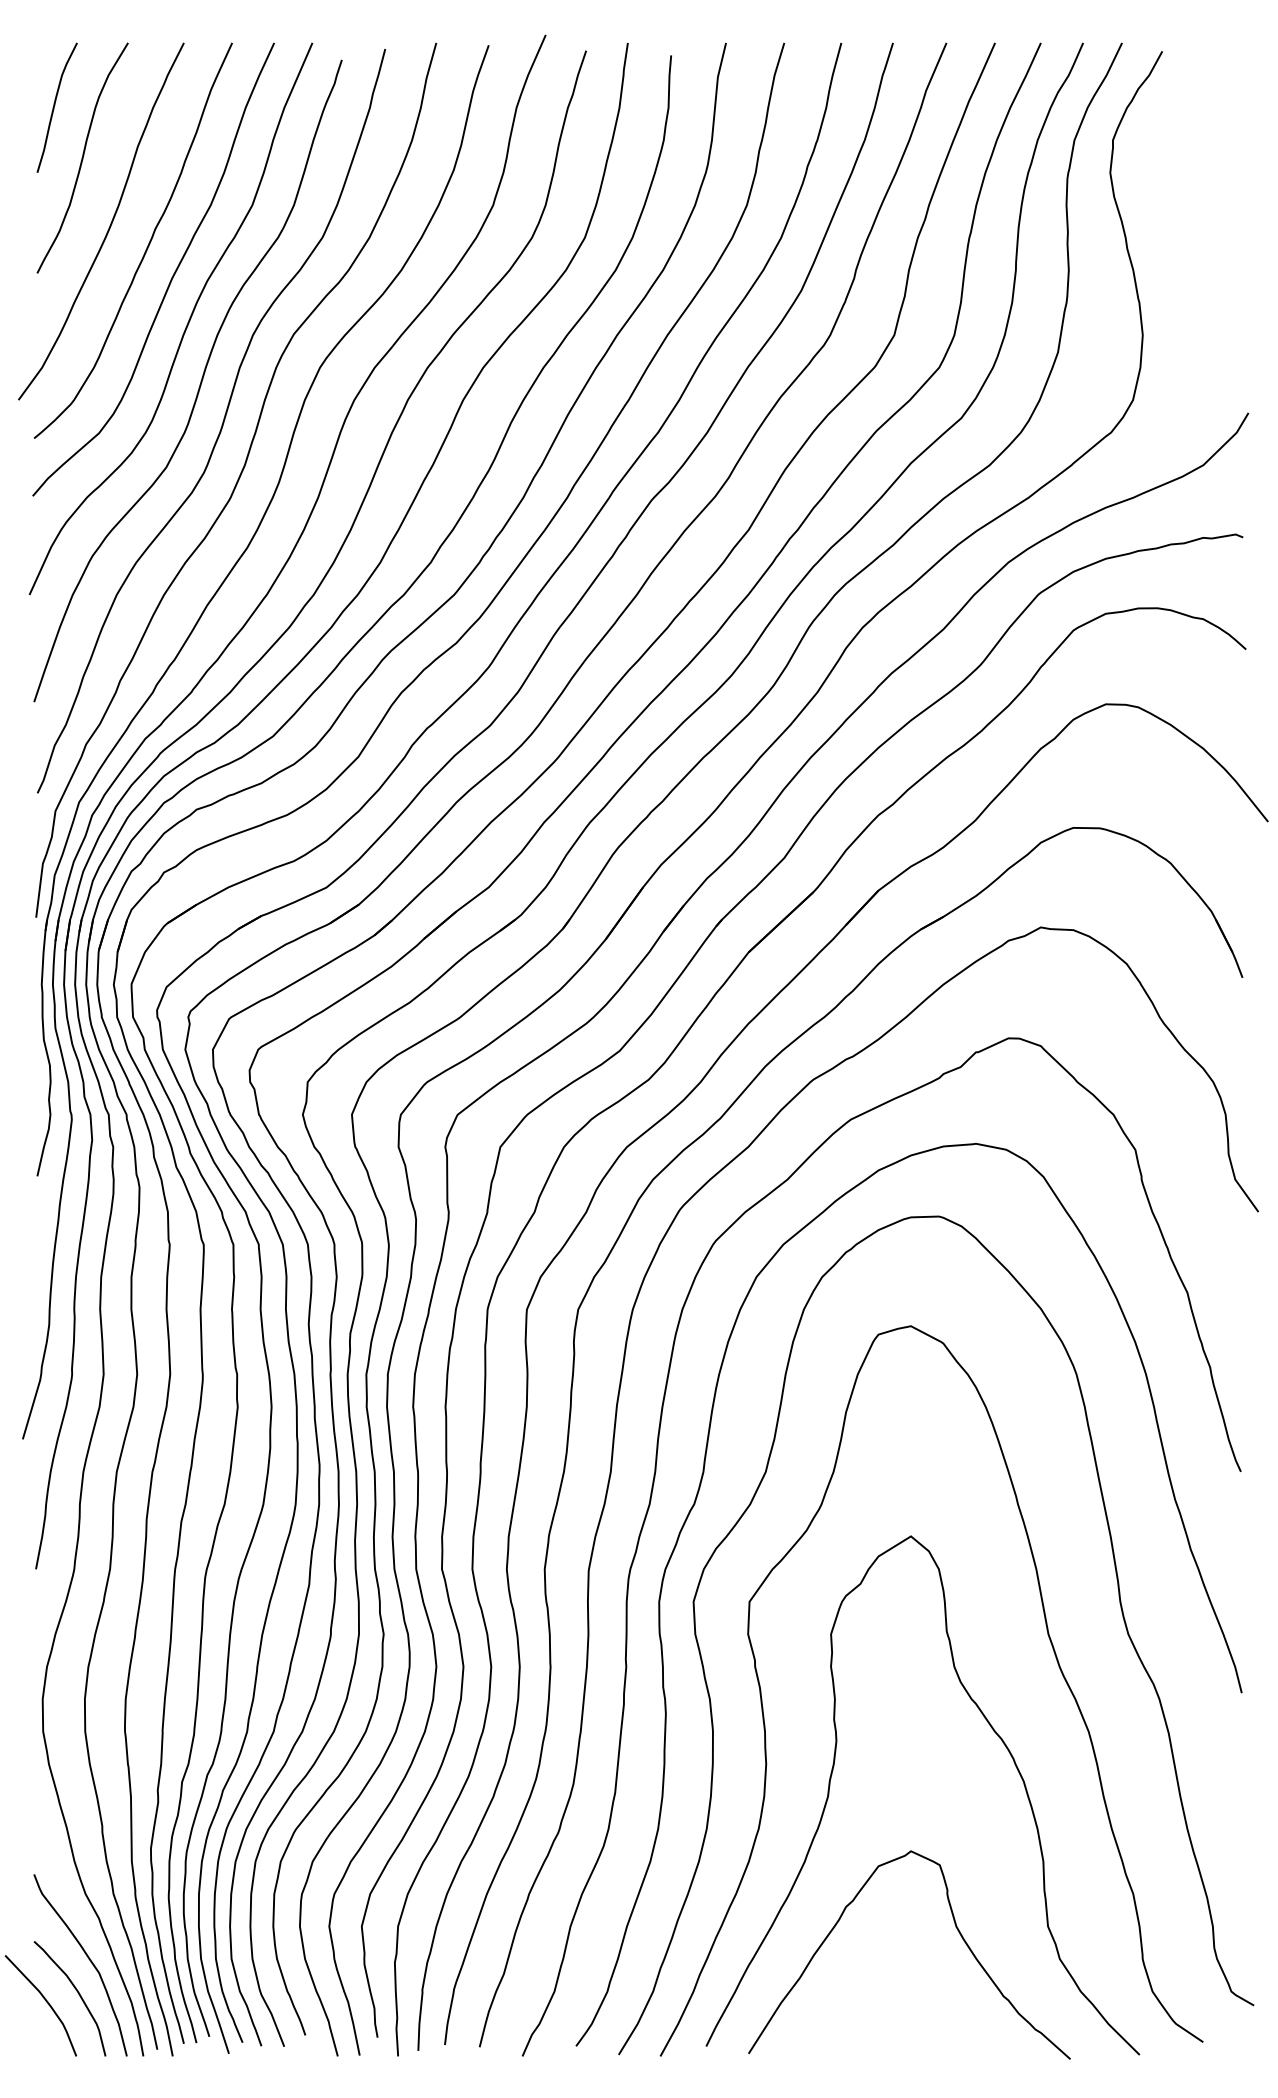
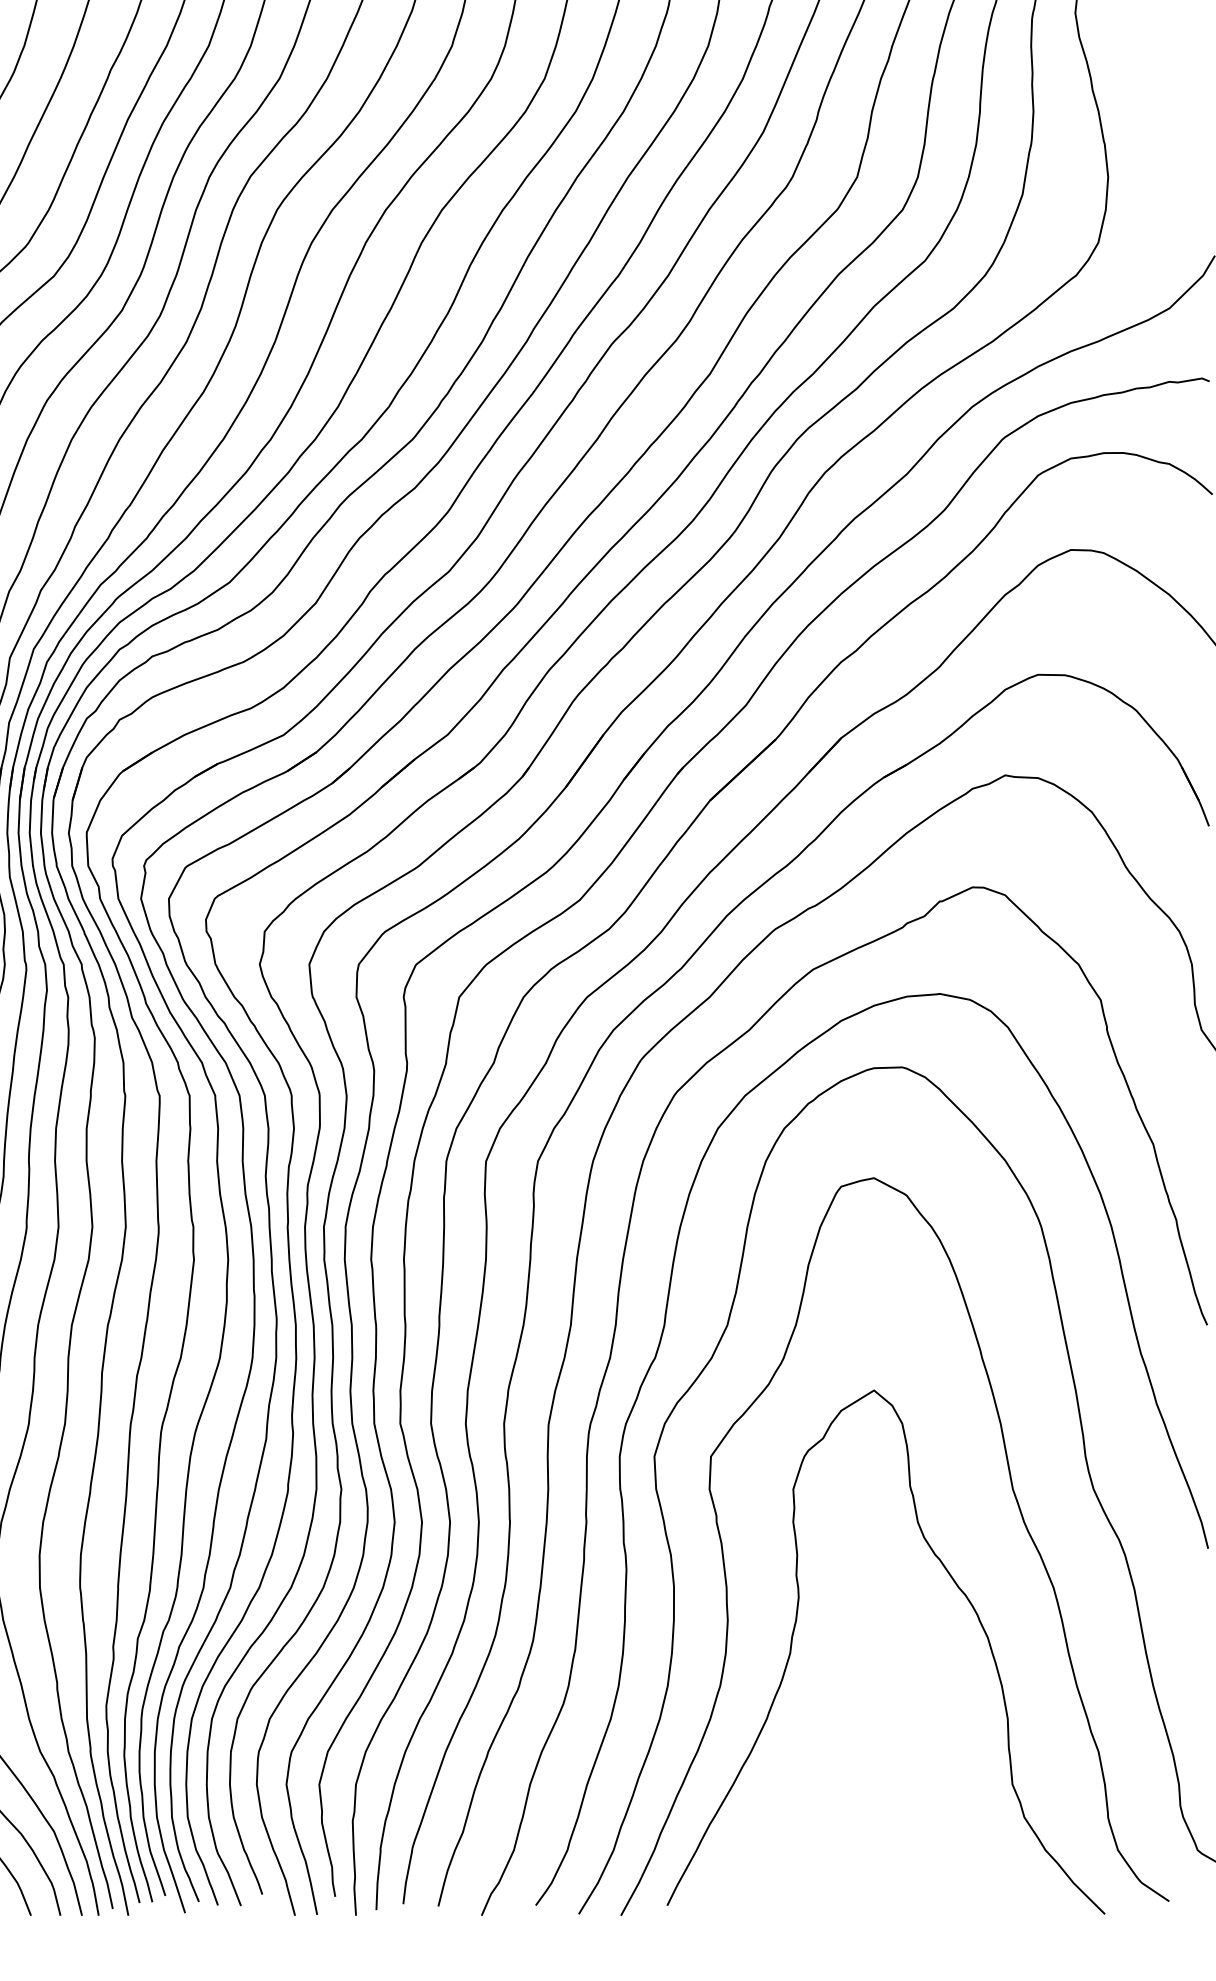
curve: (955, 1927) -> (919, 1785), removed

